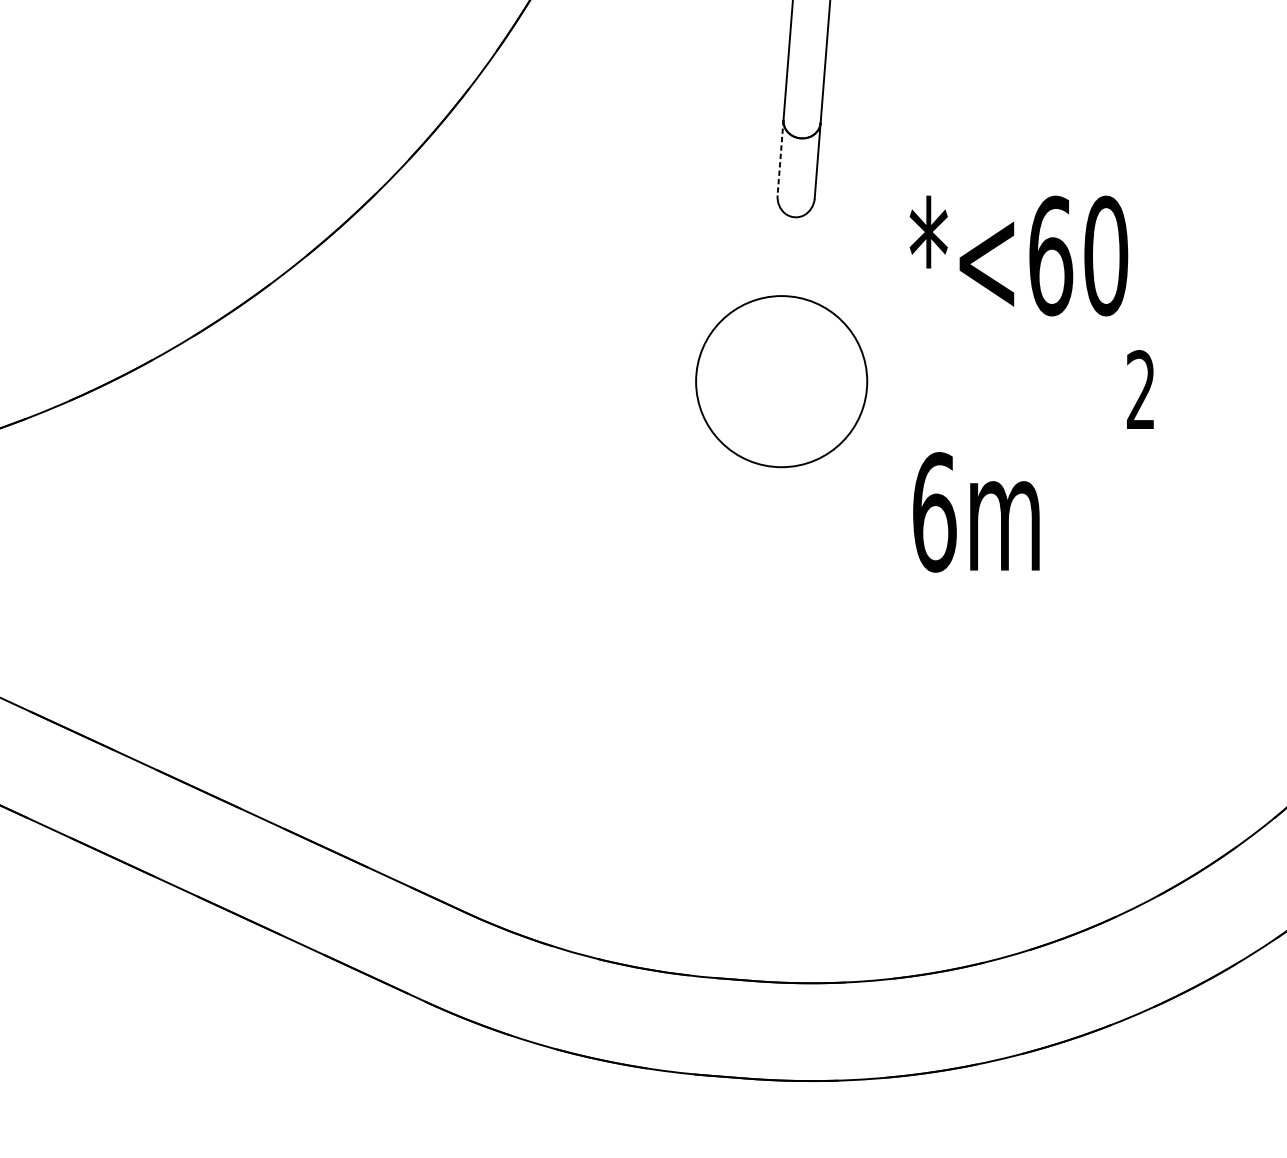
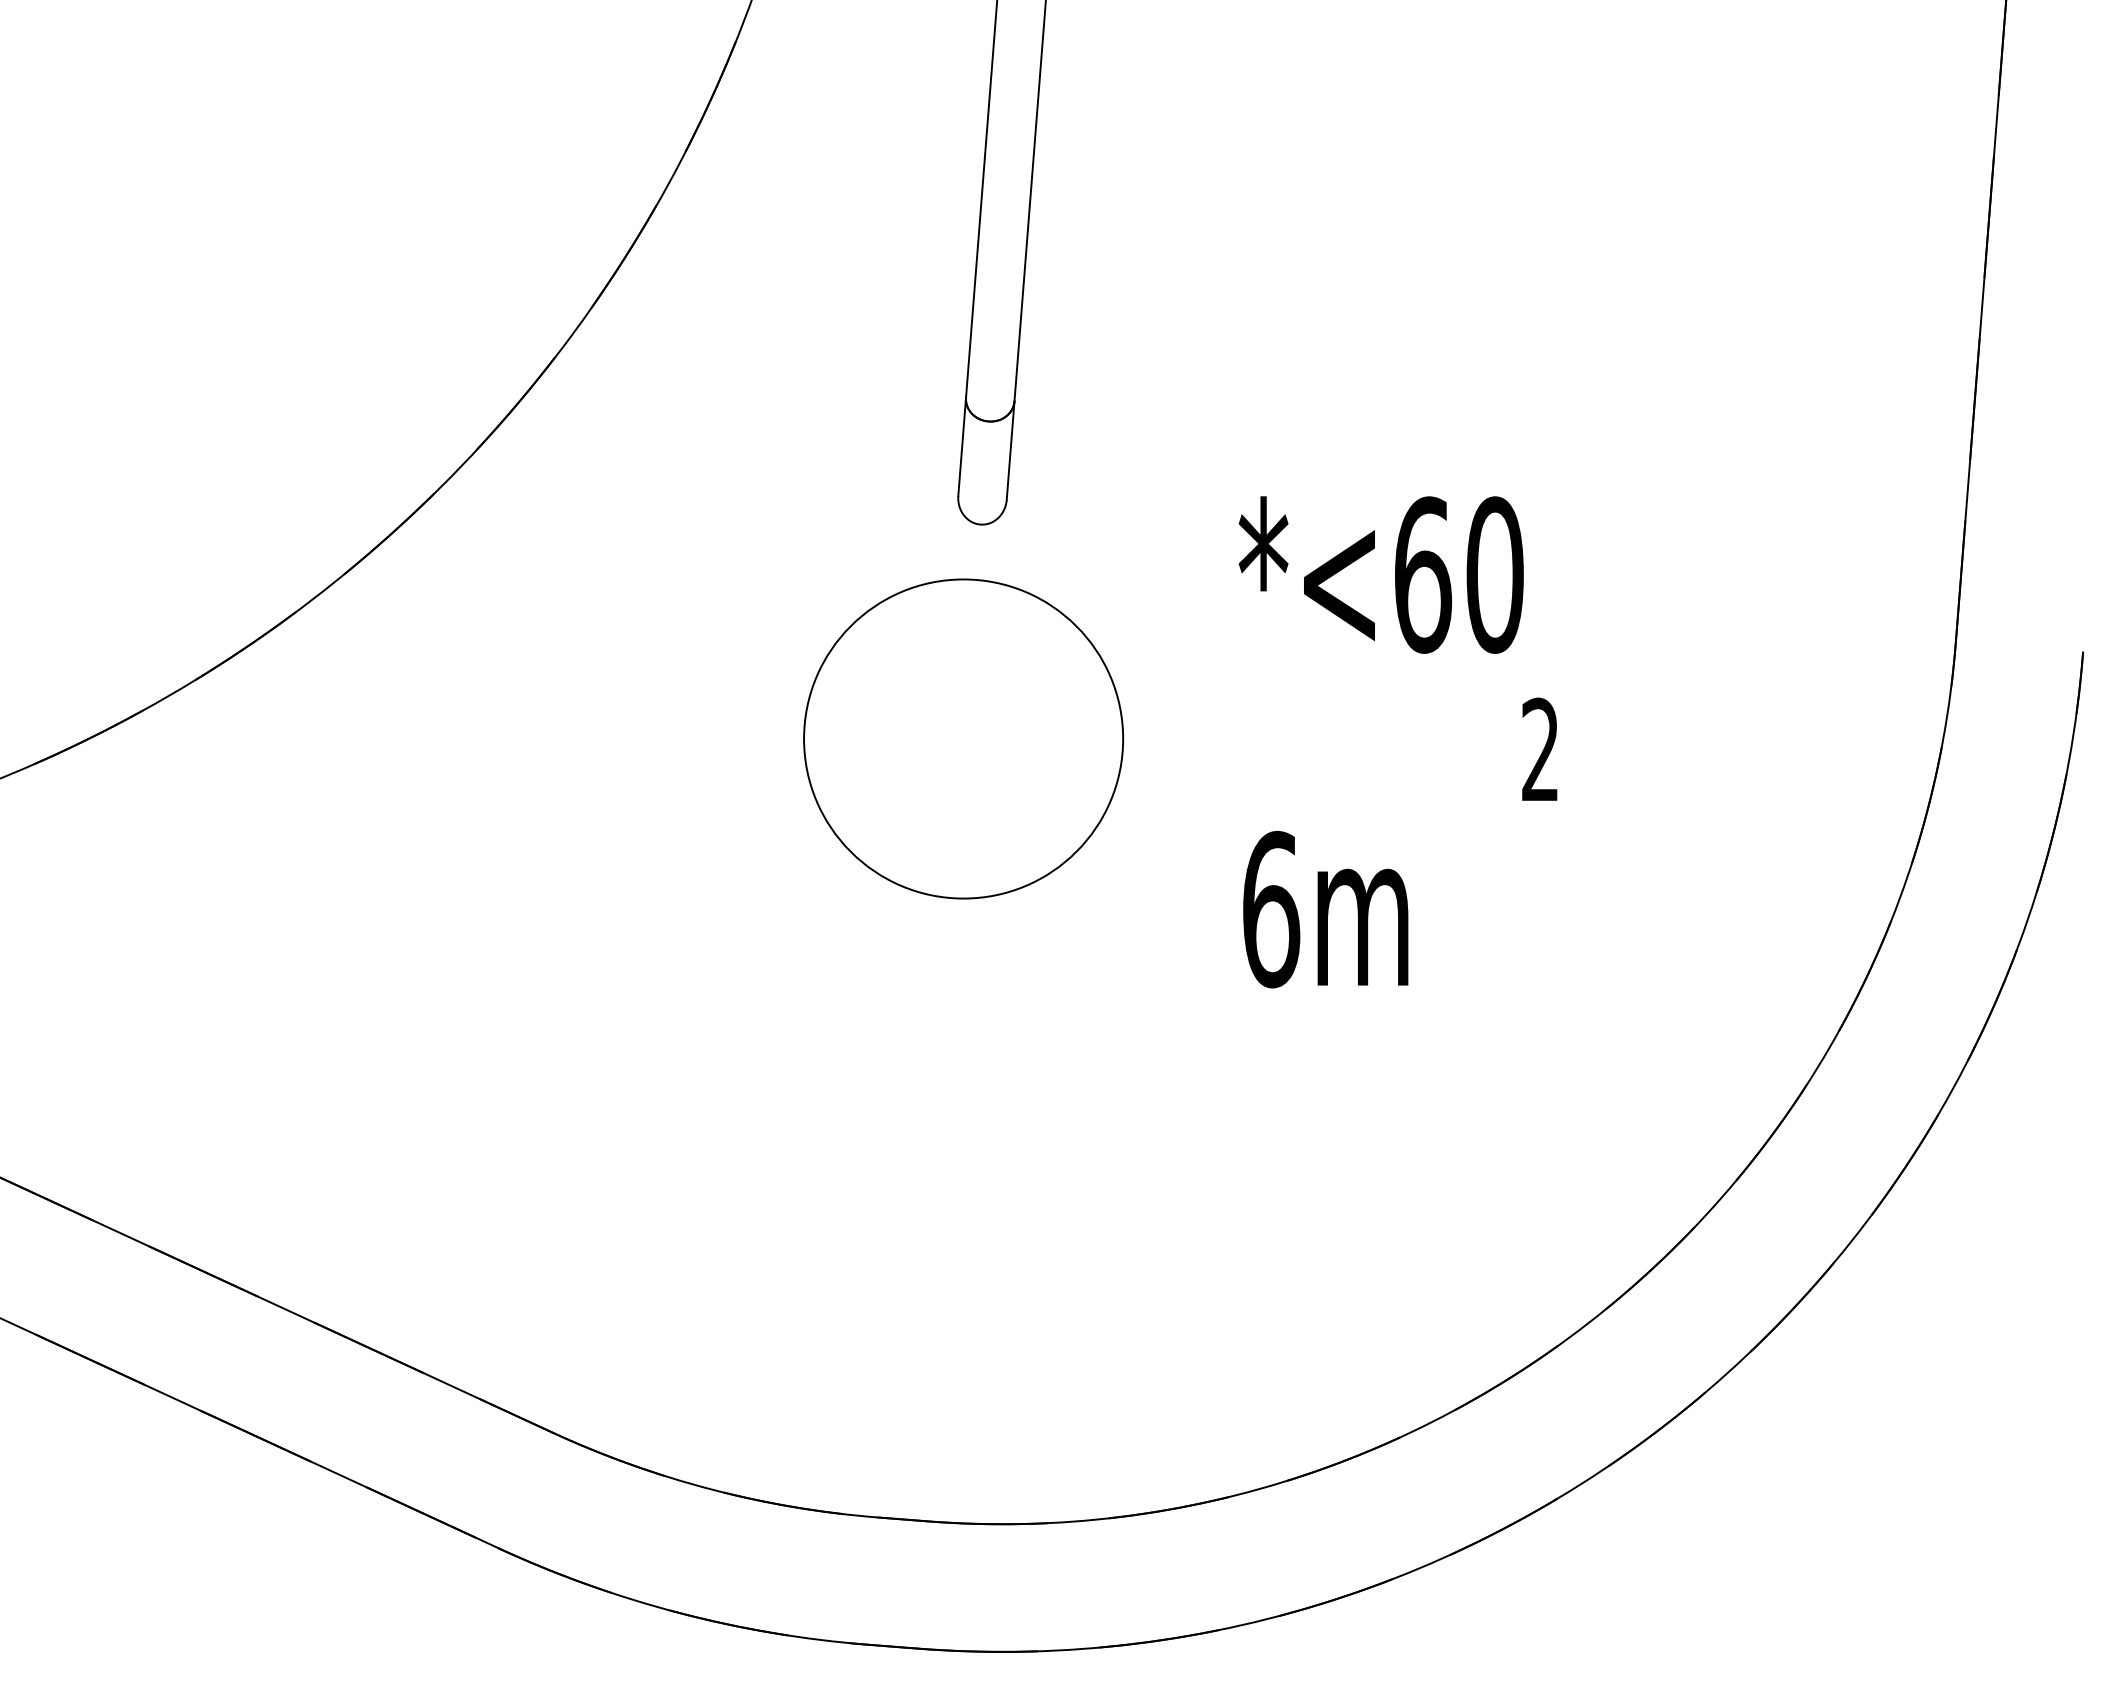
line: (780, 158) -> (962, 447), dashed -> solid
circle: (781, 381) -> (963, 738), size x1.43
text: (1031, 384) -> (1397, 742), moved

